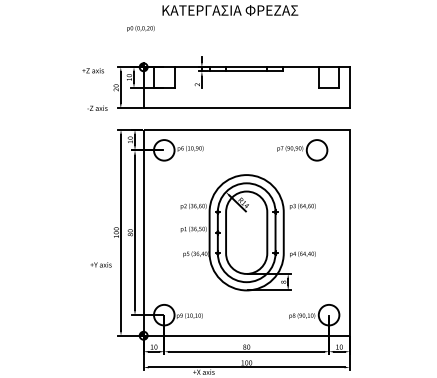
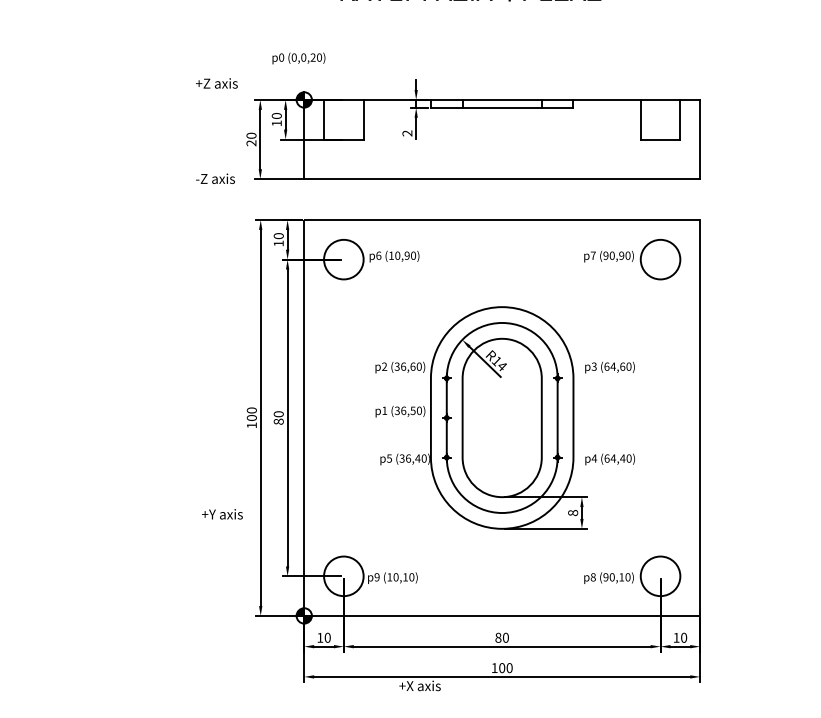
text: (140, 28) -> (298, 58), moved
text: (92, 70) -> (215, 83), moved
part: (302, 150) -> (632, 259), moved
text: (100, 264) -> (221, 513), moved

